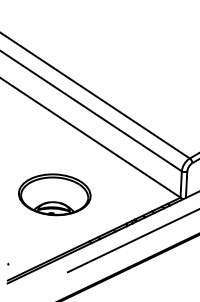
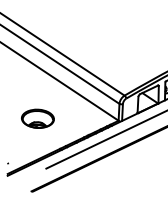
part: (54, 194) -> (37, 118), size x0.7

